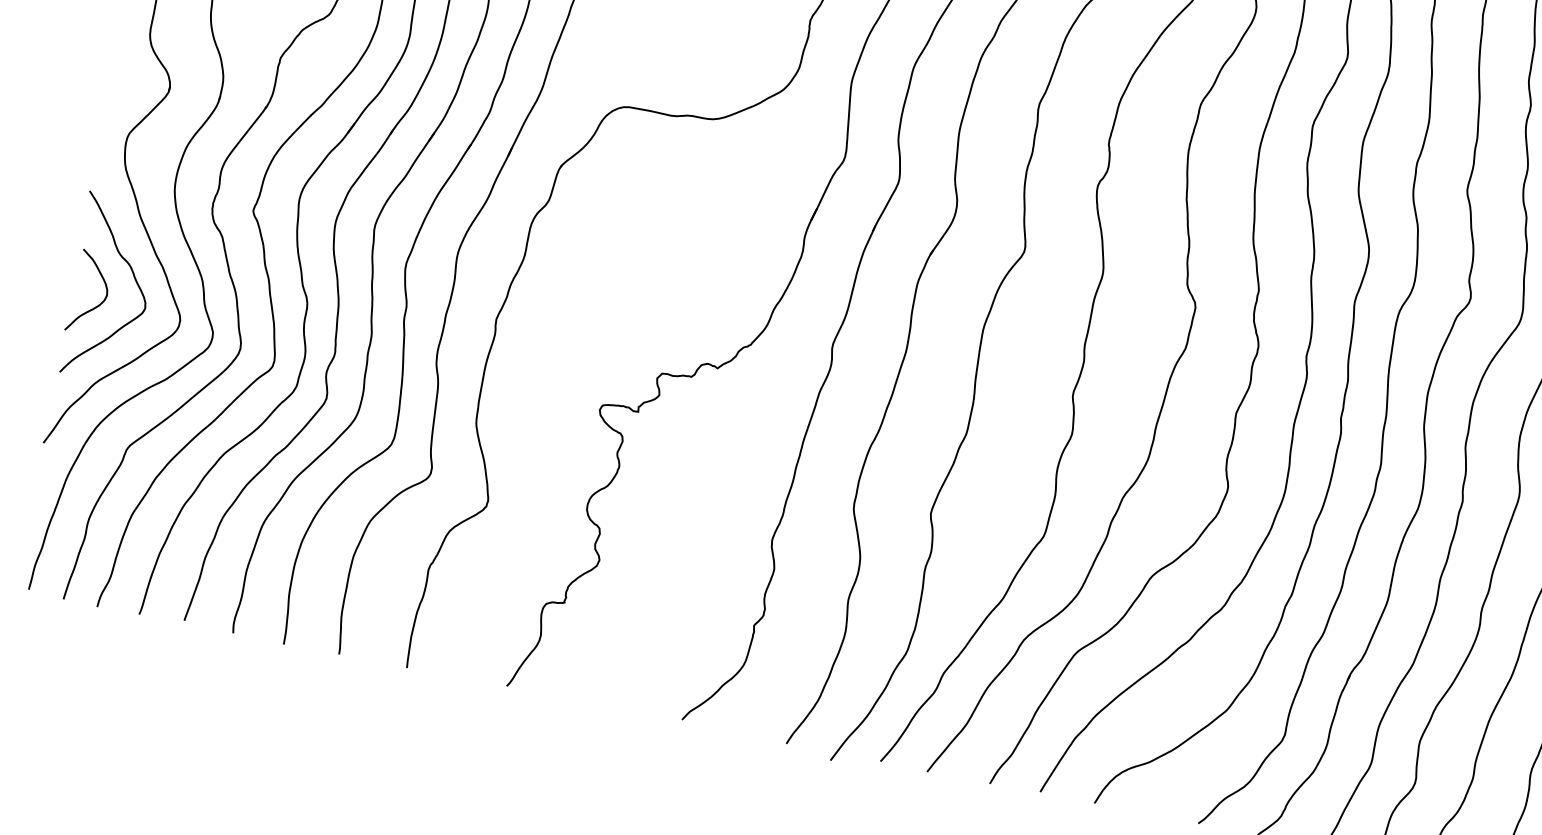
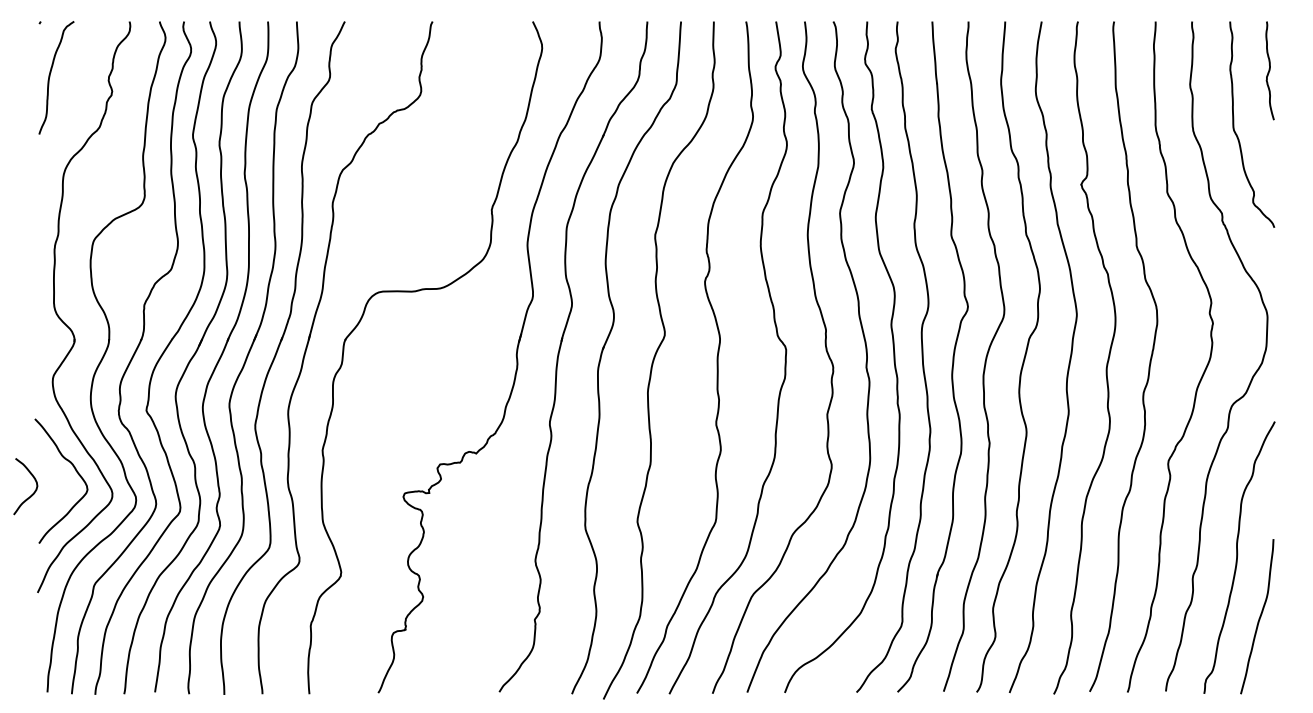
curve: (101, 300) -> (34, 490), moved

